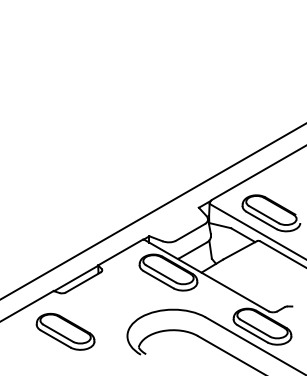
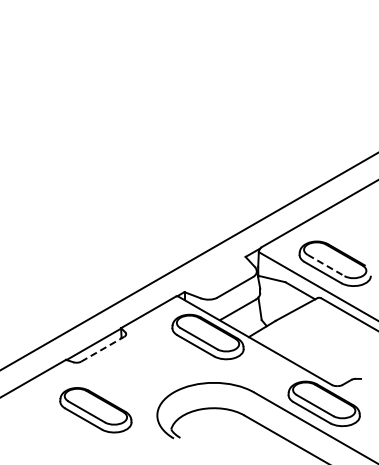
line: (264, 214) -> (326, 265), solid -> dashed
line: (83, 282) -> (102, 349), solid -> dashed
part: (65, 332) -> (95, 410), moved

